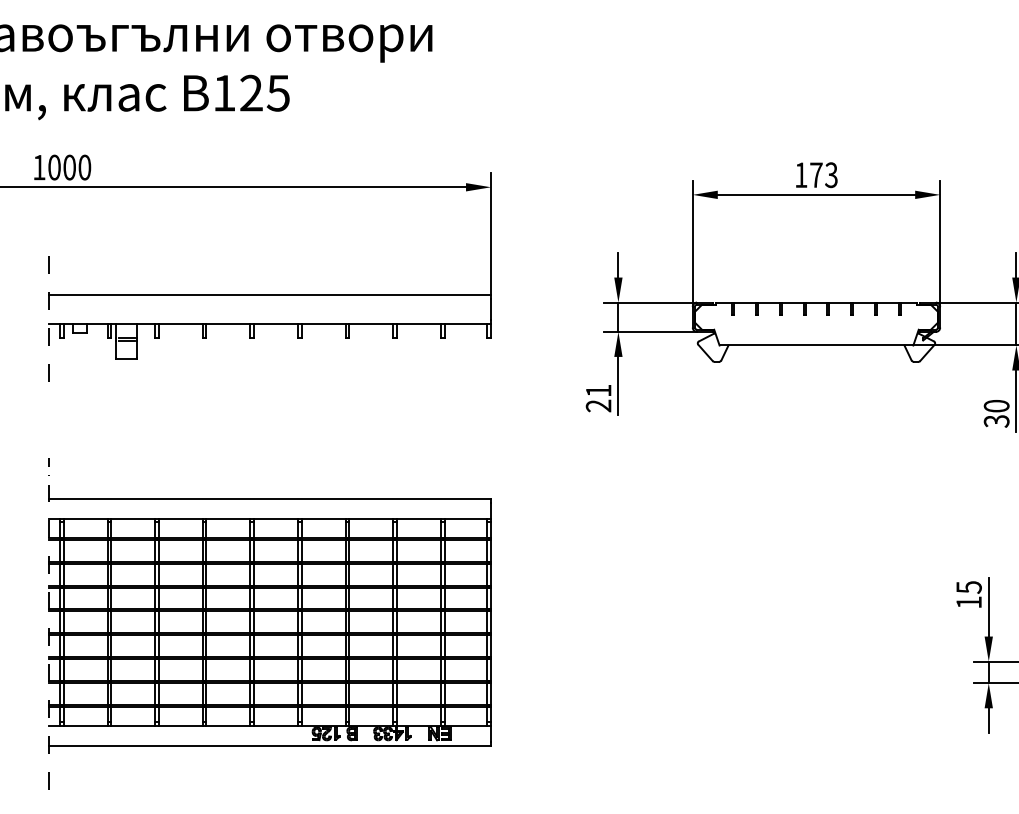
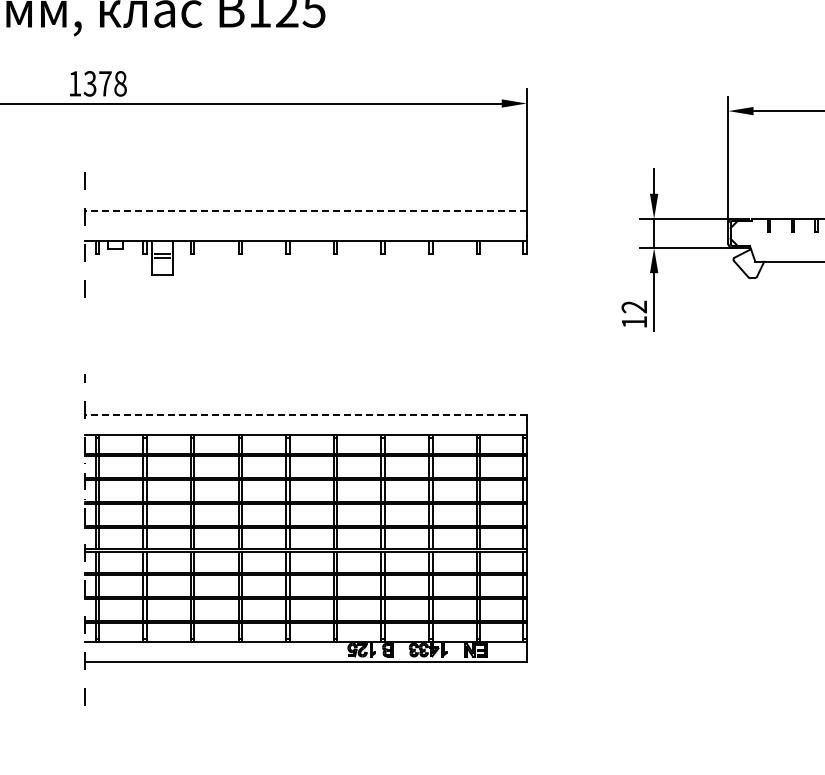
text: (69, 167) -> (105, 83), 1000 -> 1378
line: (269, 295) -> (305, 211), solid -> dashed
text: (598, 398) -> (634, 314), 21 -> 12
line: (269, 498) -> (305, 414), solid -> dashed

